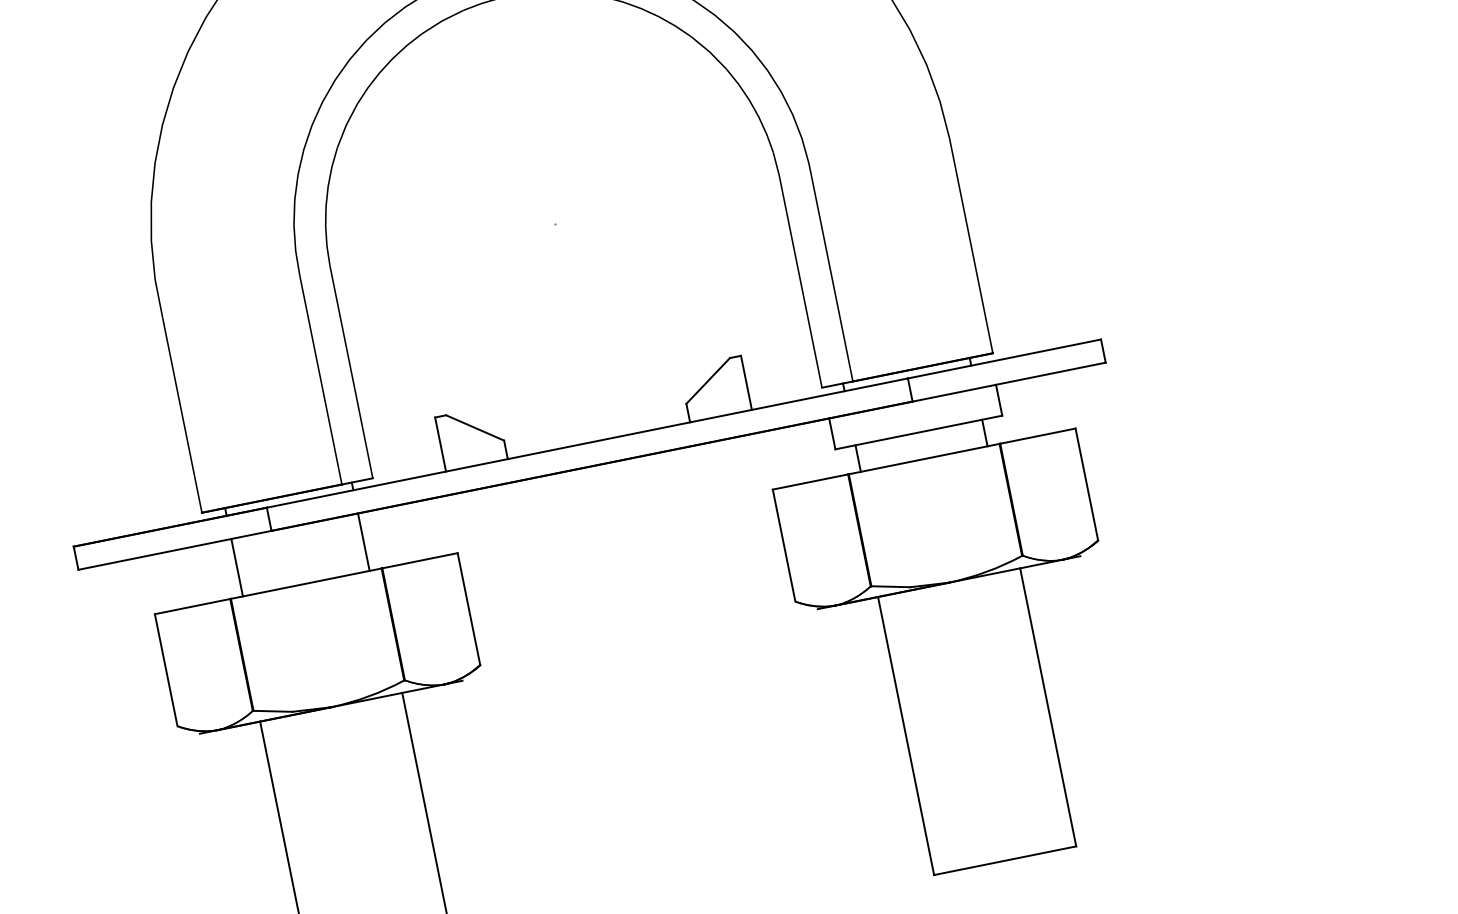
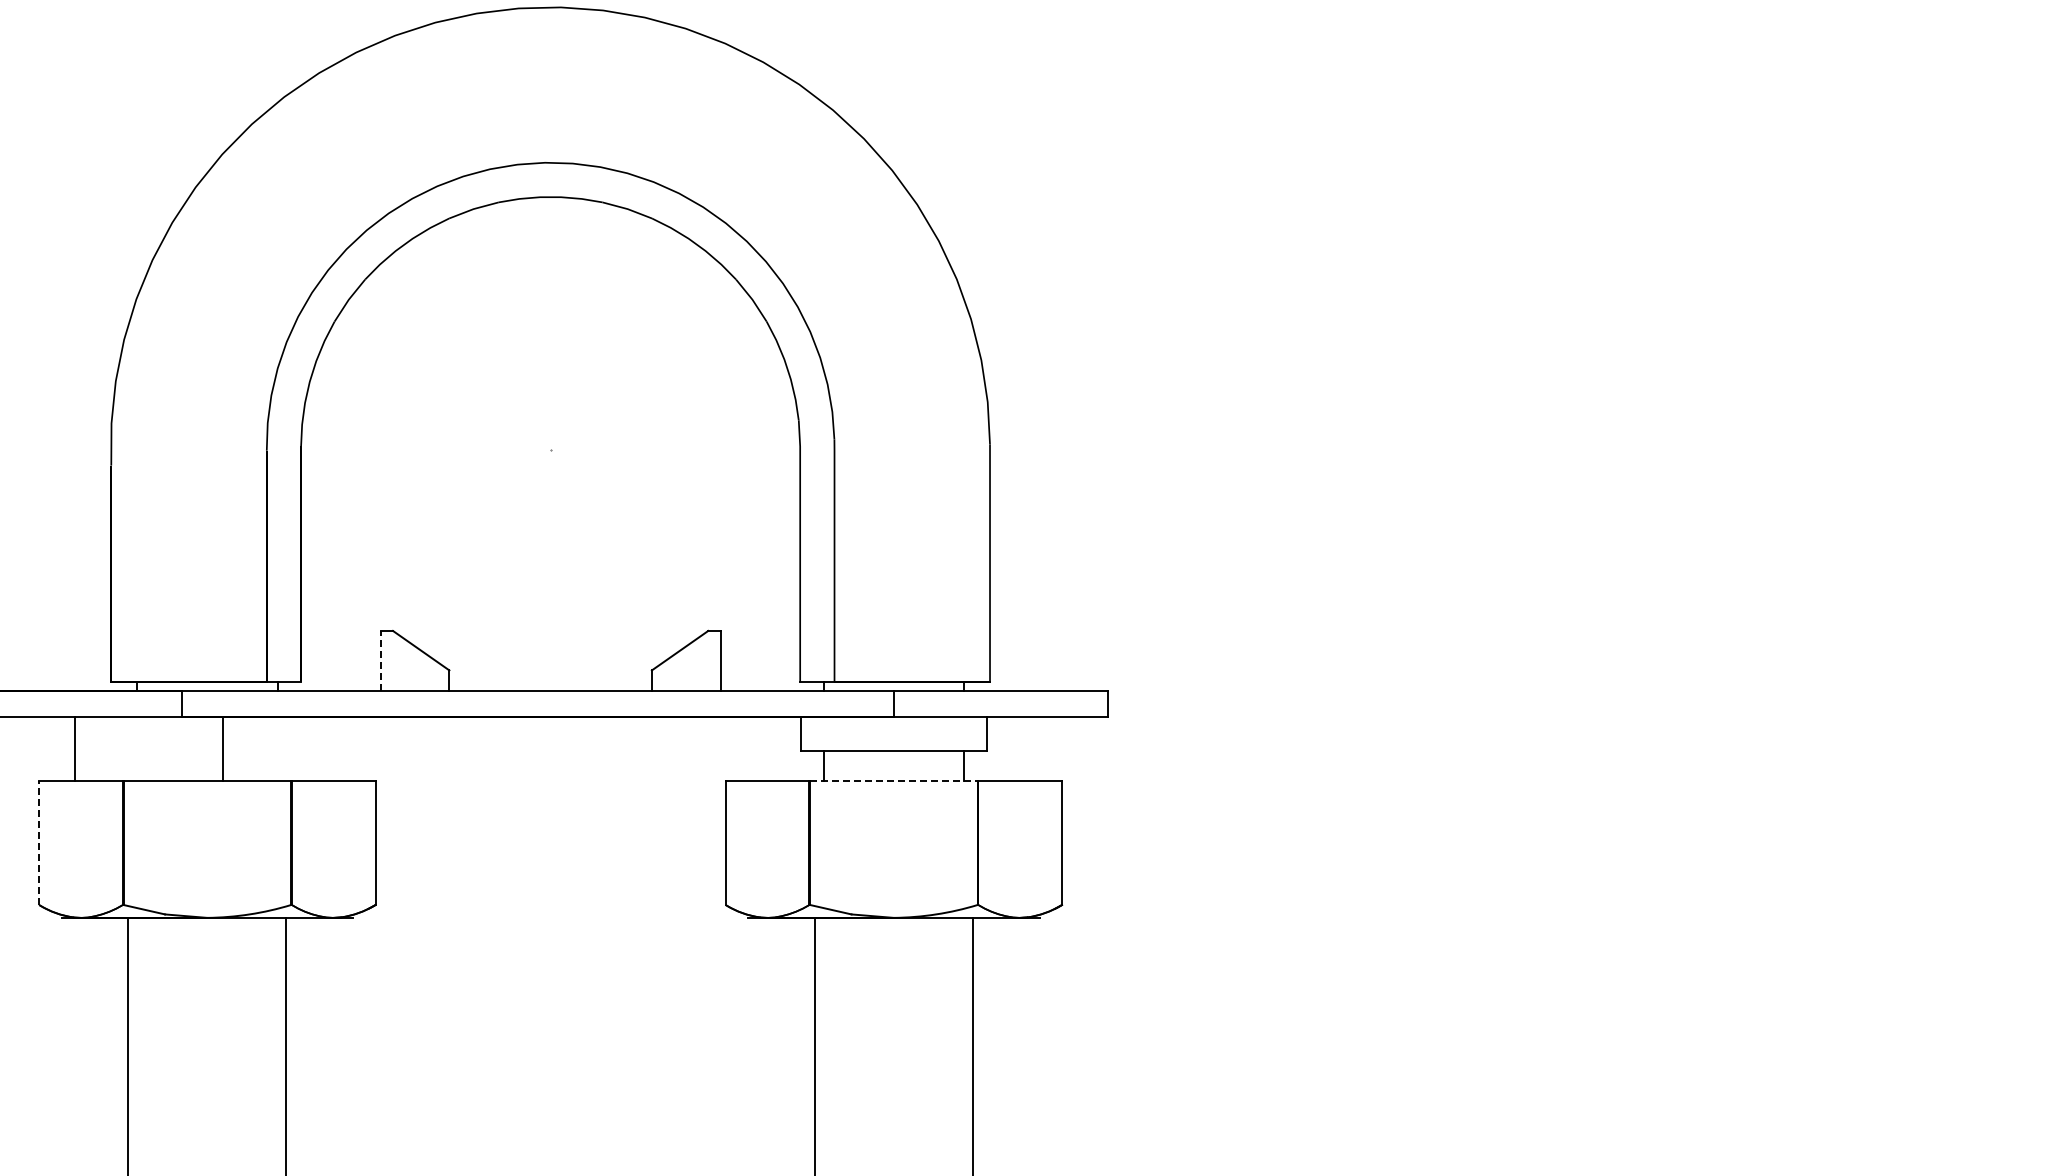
line: (440, 444) -> (380, 660), solid -> dashed
line: (923, 459) -> (893, 780), solid -> dashed
line: (363, 542) -> (222, 748), moved
line: (237, 567) -> (75, 748), moved
line: (166, 669) -> (39, 842), solid -> dashed

